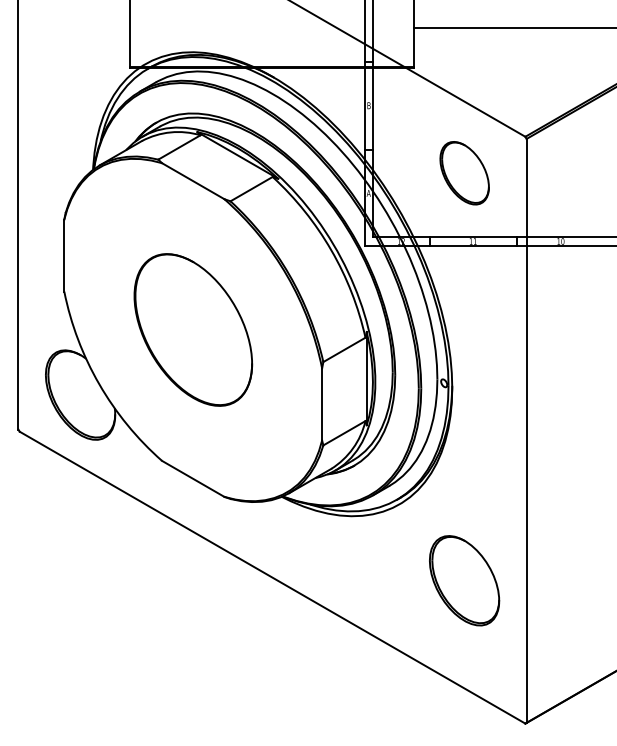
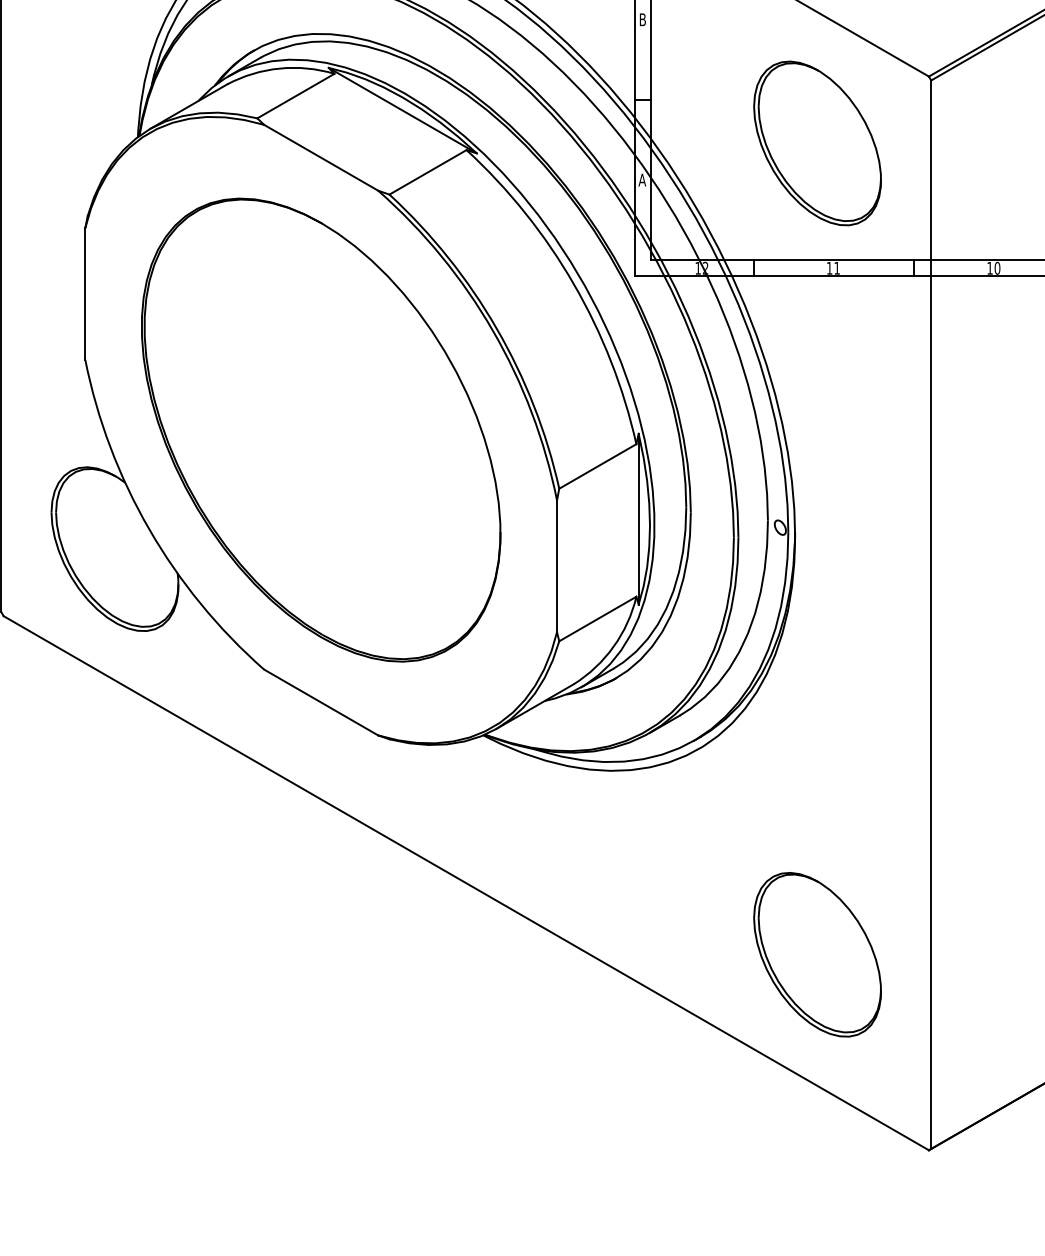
part: (464, 172) -> (817, 141), size x1.43
part: (193, 329) -> (321, 429), size x1.67
part: (464, 580) -> (817, 954), moved

